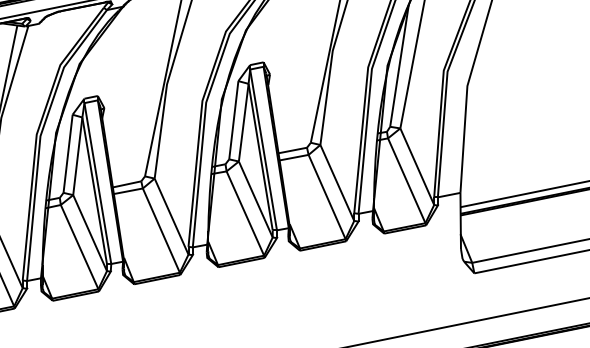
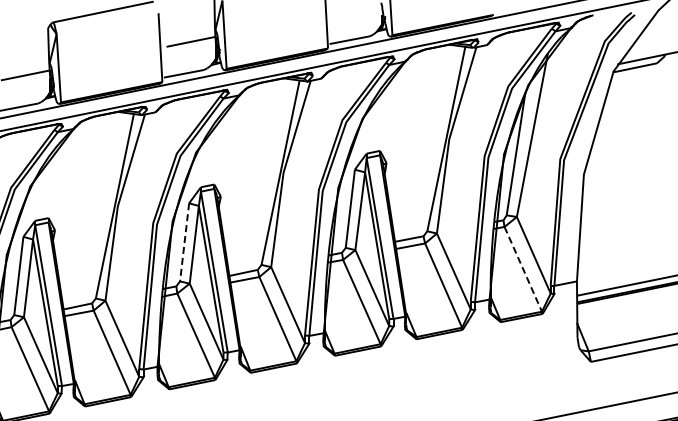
line: (67, 153) -> (184, 242), solid -> dashed
line: (406, 180) -> (523, 269), solid -> dashed

